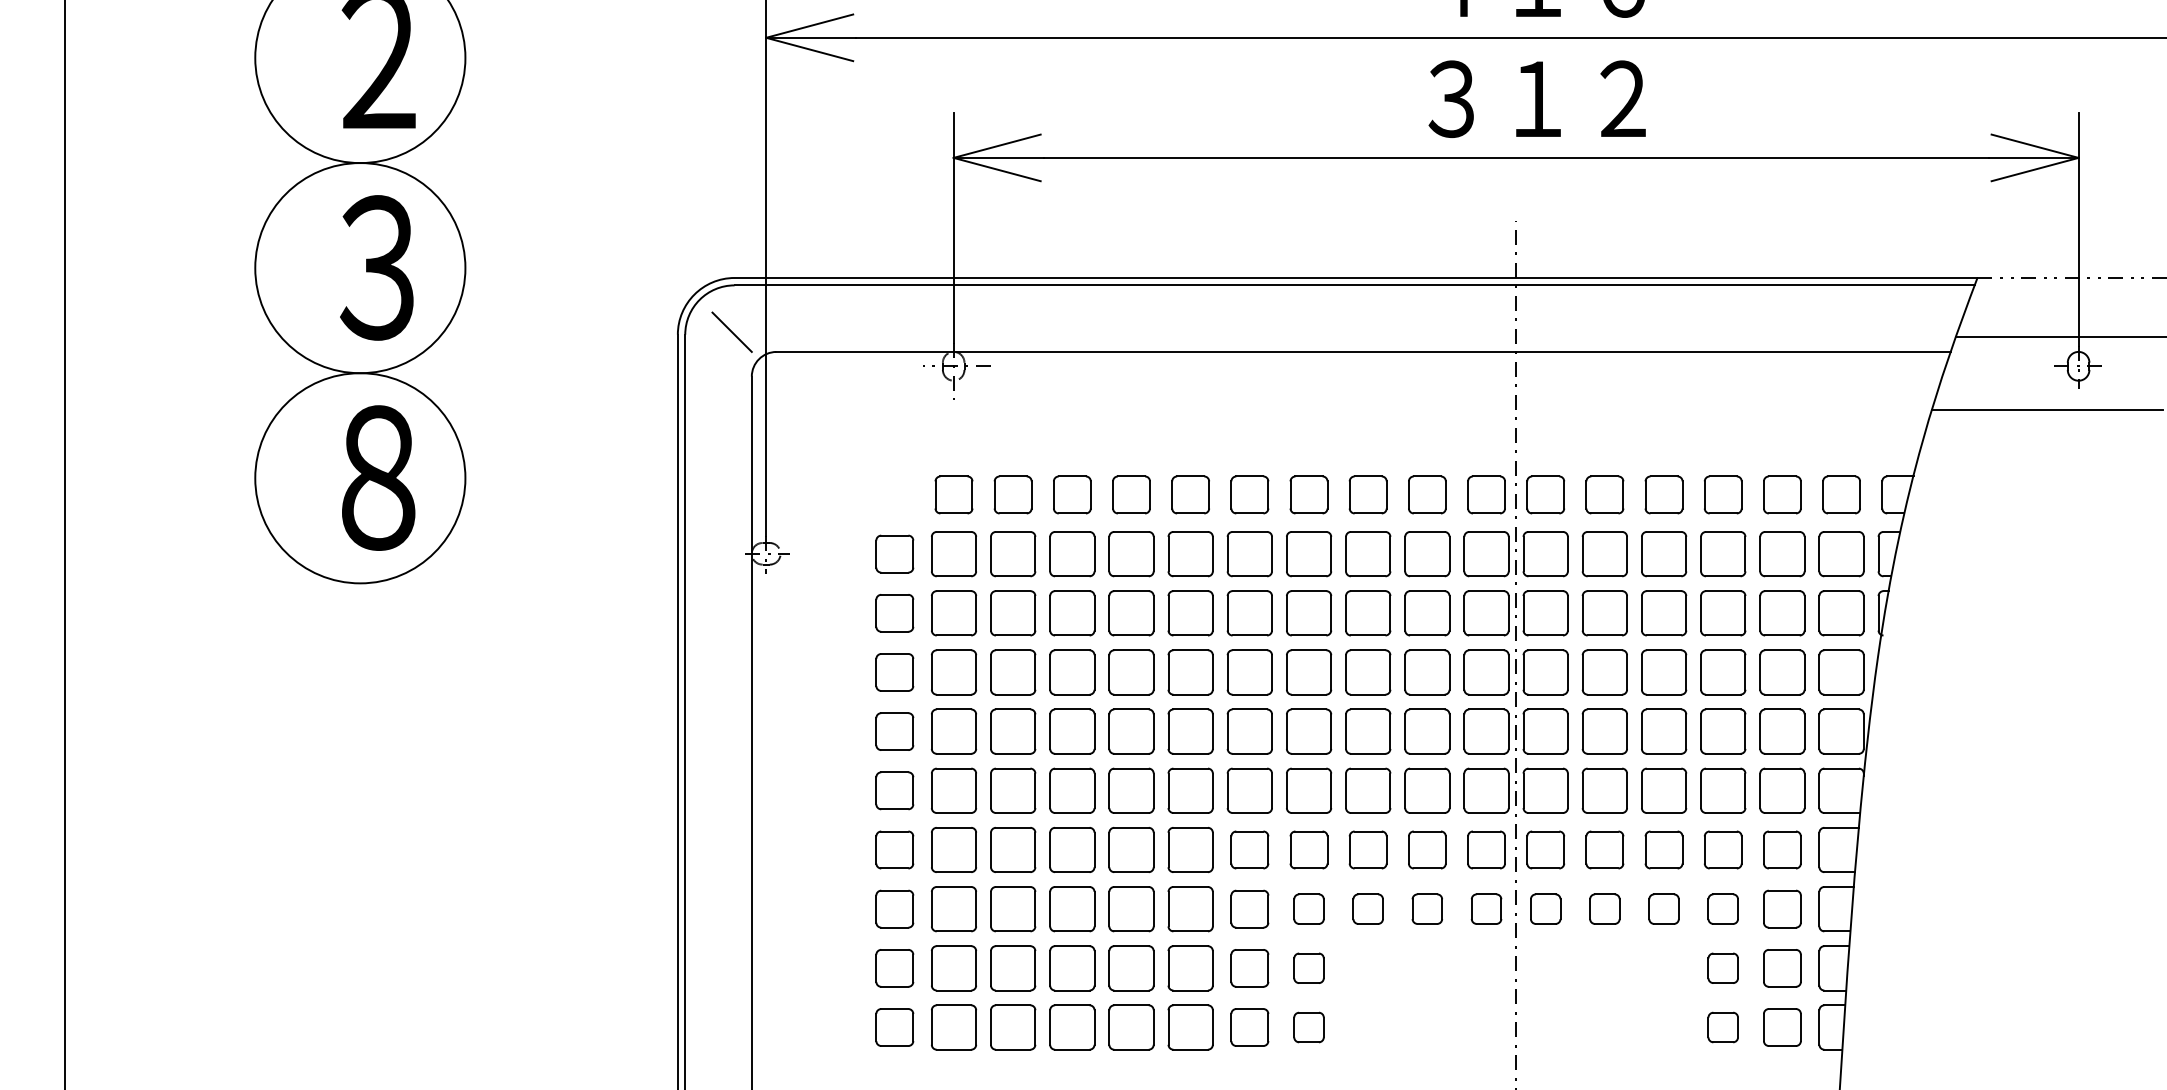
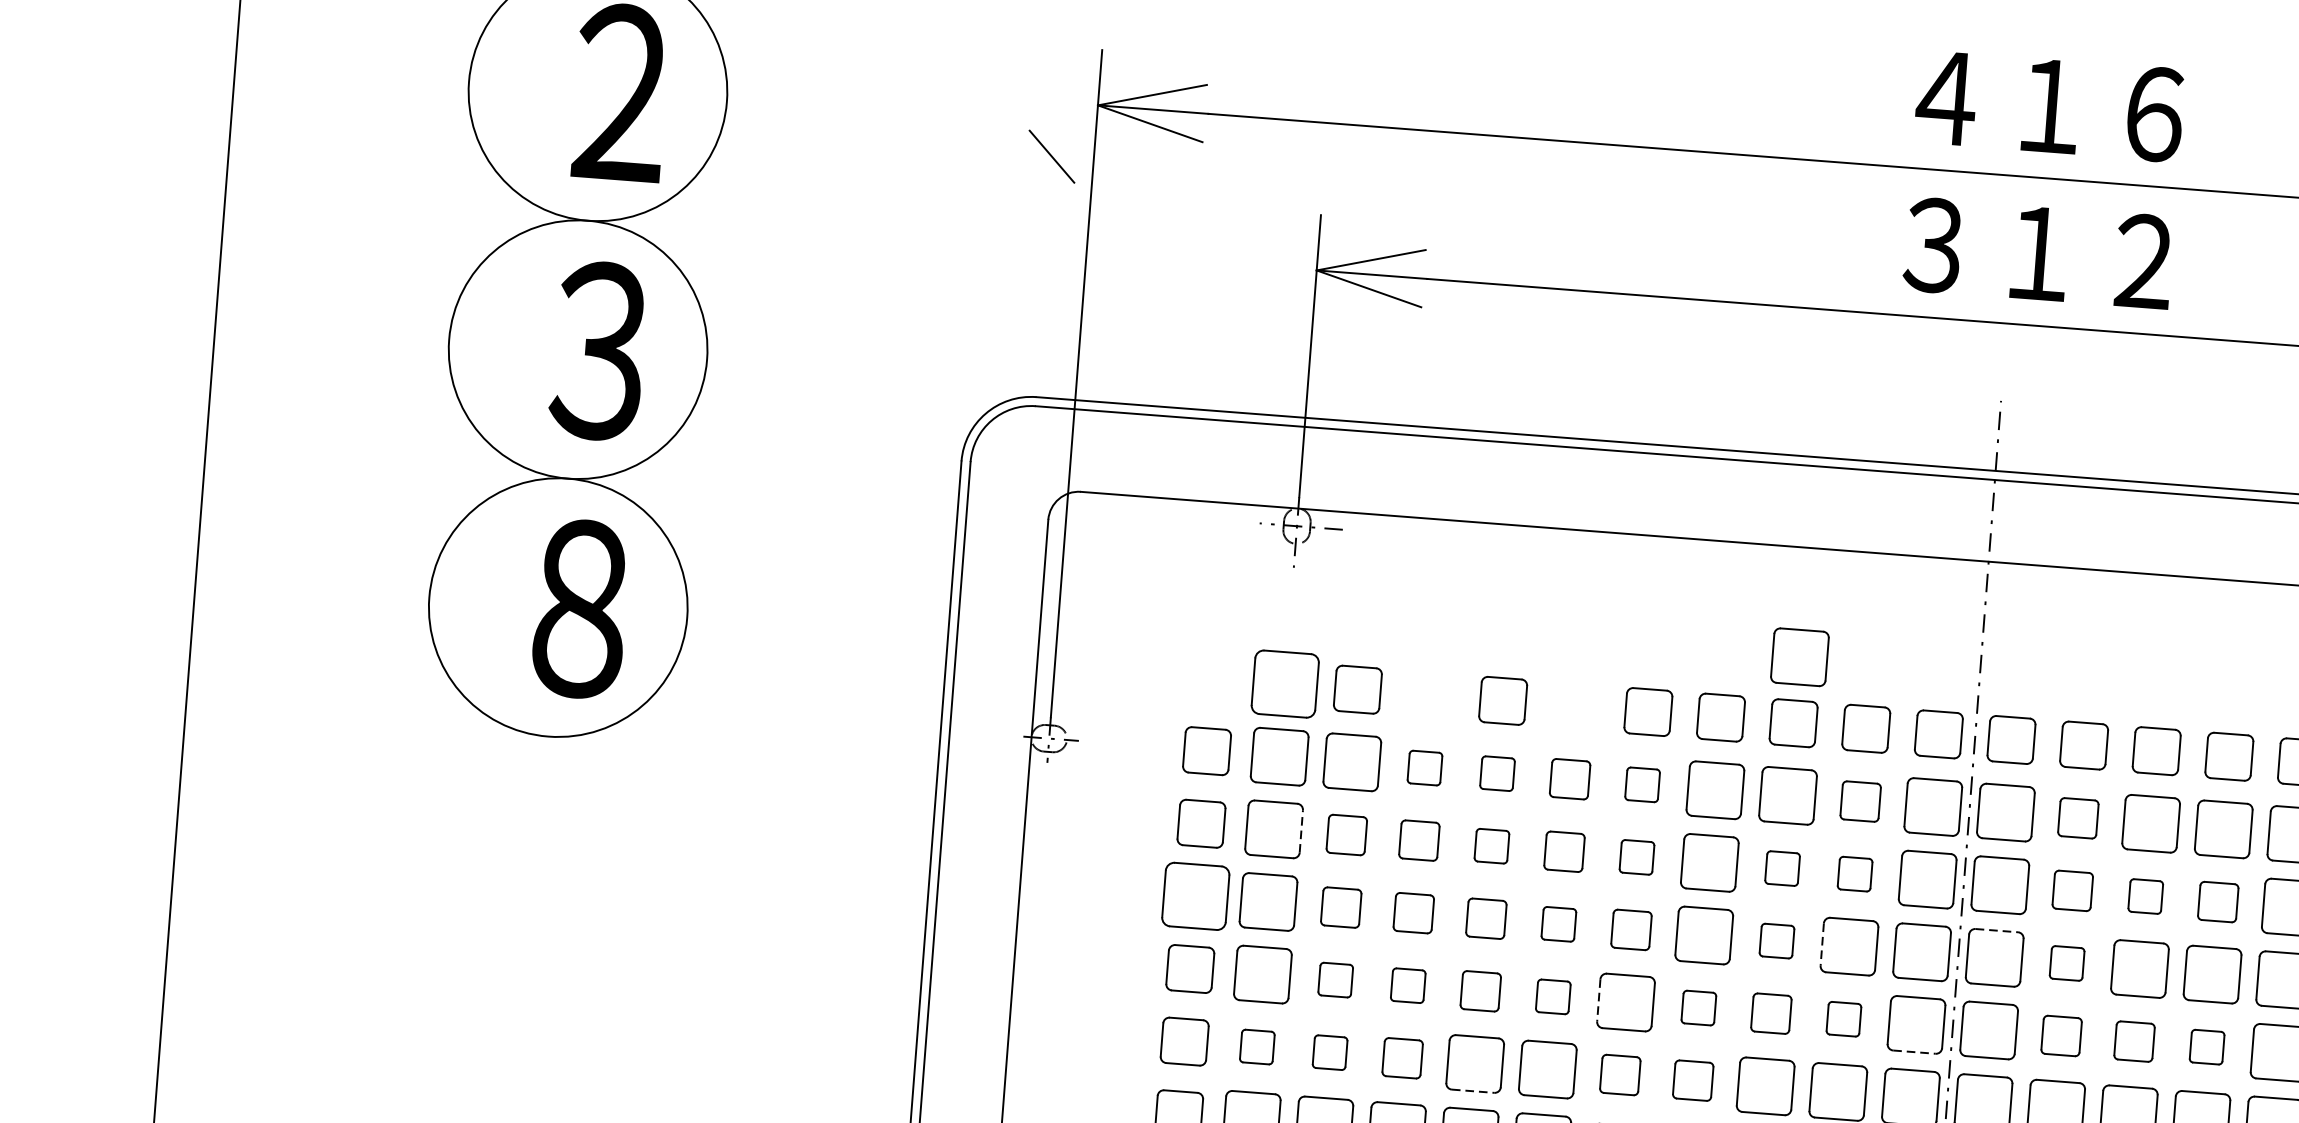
line: (731, 331) -> (1051, 155), moved
part: (1369, 441) -> (1800, 657), added
part: (953, 494) -> (1284, 683), size x1.4
part: (1072, 494) -> (1430, 694), removed
part: (1190, 494) -> (1575, 705), removed
part: (1072, 554) -> (1425, 768), size x0.6
part: (1131, 554) -> (1497, 773), size x0.6
part: (1190, 554) -> (1569, 779), size x0.7
part: (1249, 554) -> (1642, 785), size x0.6
part: (1427, 554) -> (1860, 801), size x0.7
part: (1604, 554) -> (2078, 818), size x0.7
line: (976, 612) -> (1301, 830), solid -> dashed
part: (1013, 613) -> (1347, 835), size x0.7
part: (1072, 613) -> (1419, 840), size x0.7
part: (1131, 613) -> (1491, 846), size x0.6
part: (1190, 613) -> (1564, 851), size x0.7
part: (1249, 613) -> (1636, 857), size x0.6
part: (1368, 613) -> (1782, 868), size x0.6
part: (1427, 613) -> (1855, 874), size x0.6
part: (1604, 613) -> (2072, 891), size x0.7
part: (1664, 613) -> (2146, 896), size x0.6
part: (1723, 613) -> (2218, 902), size x0.7
line: (1546, 650) -> (1997, 930), solid -> dashed
part: (894, 672) -> (1195, 896), size x1.4
part: (1013, 672) -> (1341, 907), size x0.7
part: (1072, 672) -> (1413, 913), size x0.7
part: (1131, 672) -> (1486, 918), size x0.7
part: (1190, 672) -> (1558, 924), size x0.6
part: (1249, 672) -> (1631, 929), size x0.7
part: (1368, 672) -> (1777, 941), size x0.6
line: (1405, 672) -> (1822, 944), solid -> dashed
part: (1604, 672) -> (2066, 963), size x0.6
part: (1013, 731) -> (1335, 980), size x0.6
part: (1072, 731) -> (1408, 985), size x0.6
part: (1131, 731) -> (1480, 991), size x0.7
part: (1190, 731) -> (1553, 996), size x0.6
part: (1309, 731) -> (1699, 1008), size x0.6
part: (1368, 731) -> (1771, 1013), size x0.7
part: (1427, 731) -> (1844, 1019), size x0.6
part: (1604, 731) -> (2061, 1035), size x0.7
part: (1664, 731) -> (2134, 1041), size x0.7
part: (1723, 731) -> (2207, 1047), size x0.6
line: (1227, 732) -> (1598, 1001), solid -> dashed
line: (1487, 753) -> (1915, 1051), solid -> dashed
part: (953, 790) -> (1256, 1046), size x0.6
part: (1013, 790) -> (1330, 1052), size x0.6
part: (1072, 790) -> (1402, 1058), size x0.7
part: (1249, 790) -> (1620, 1074), size x0.7
part: (1309, 790) -> (1693, 1080), size x0.7
line: (1132, 813) -> (1474, 1091), solid -> dashed

